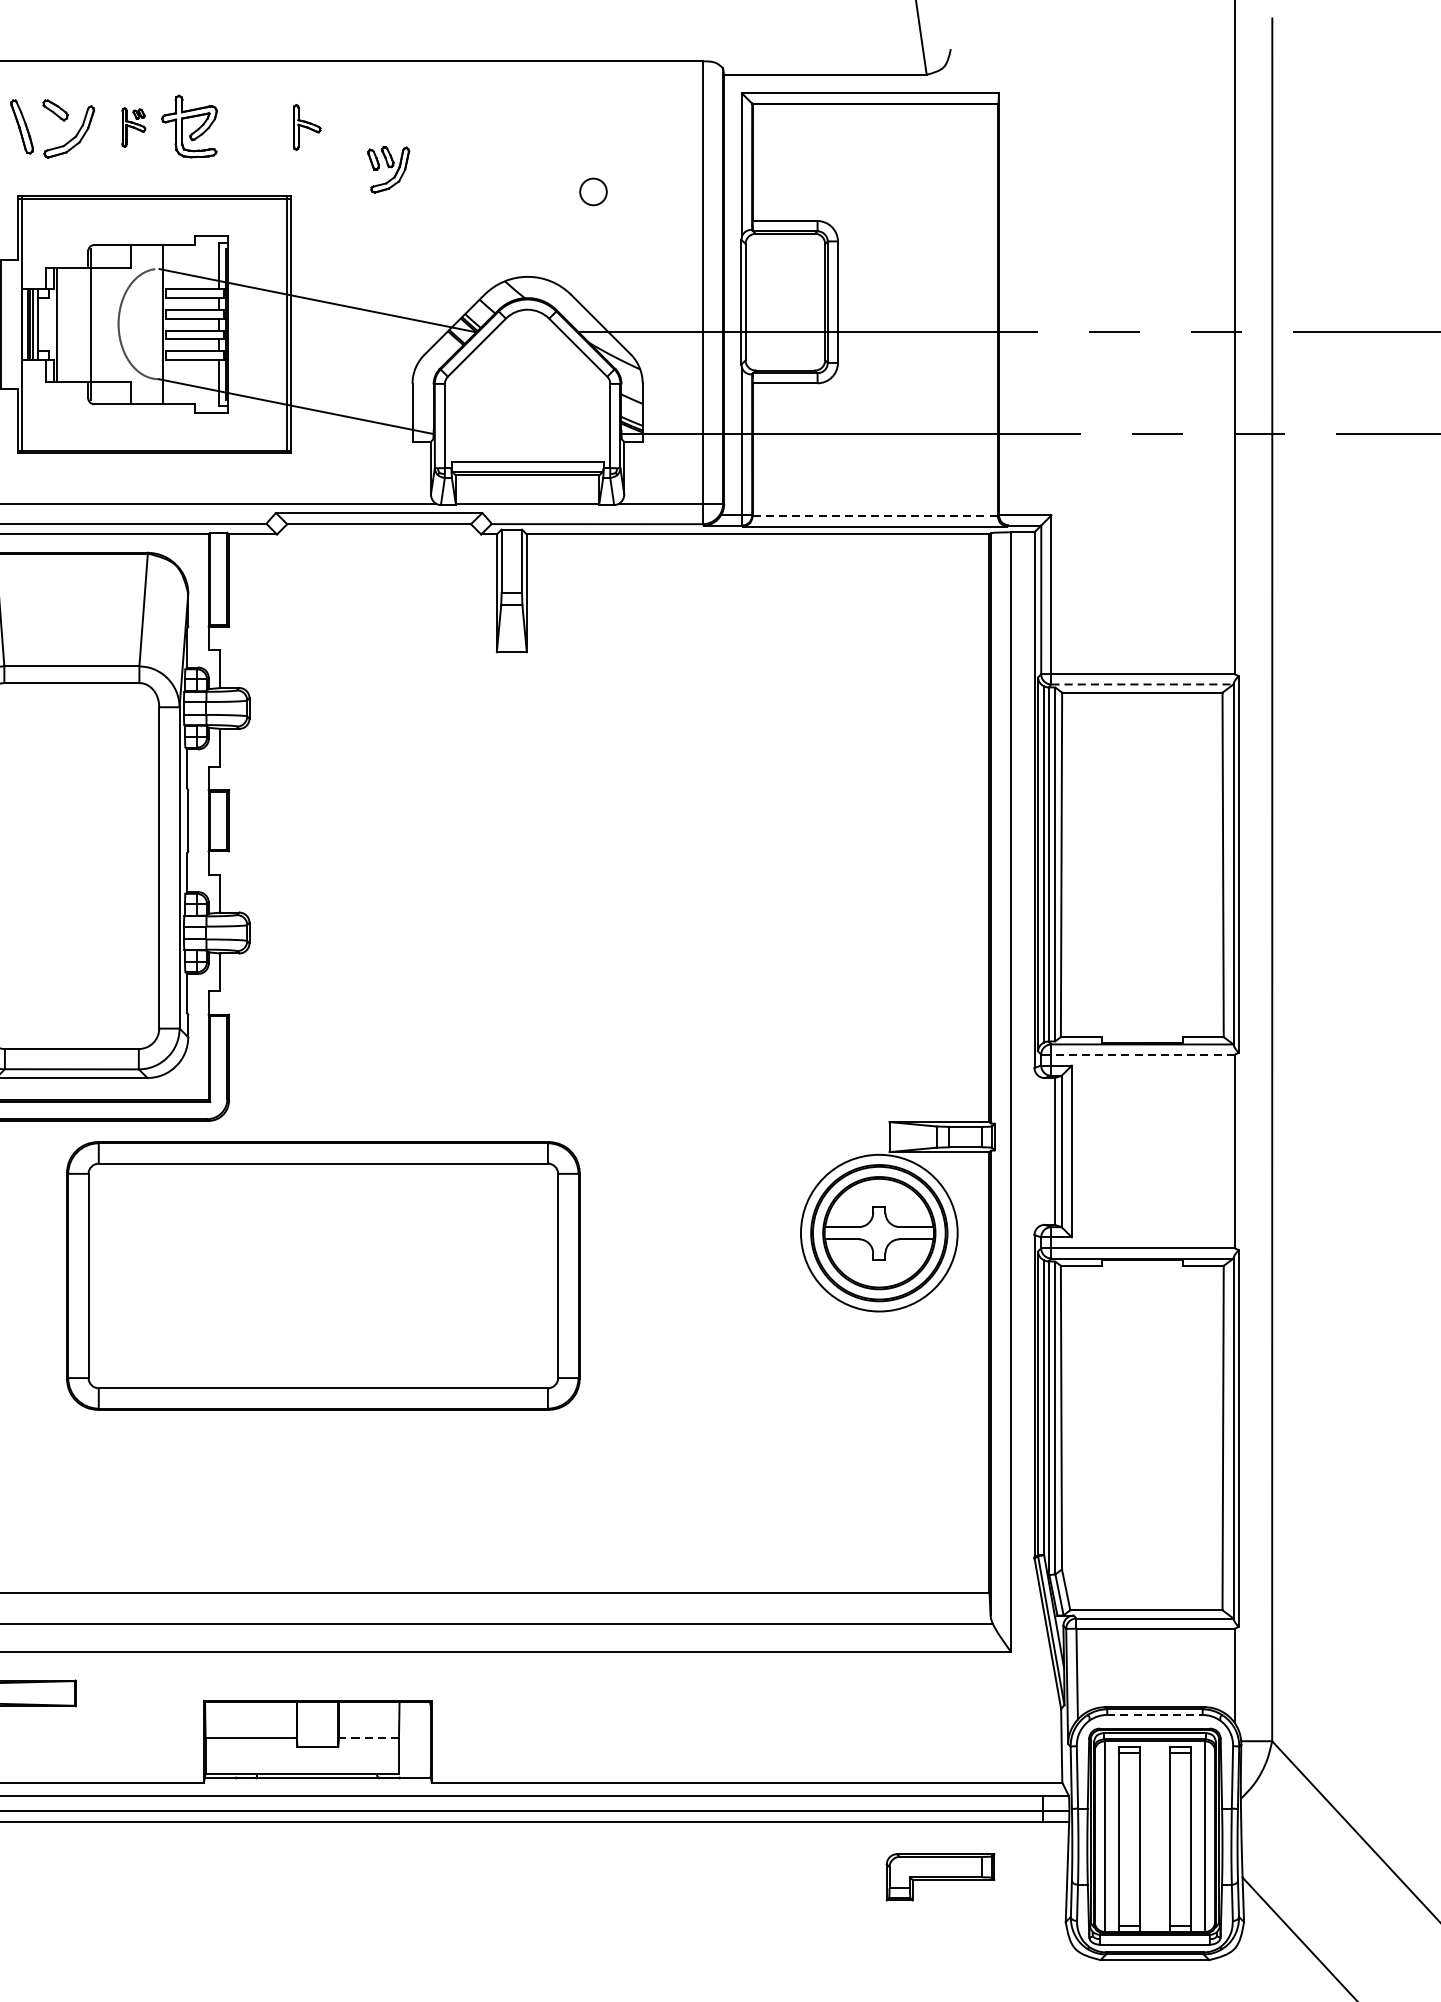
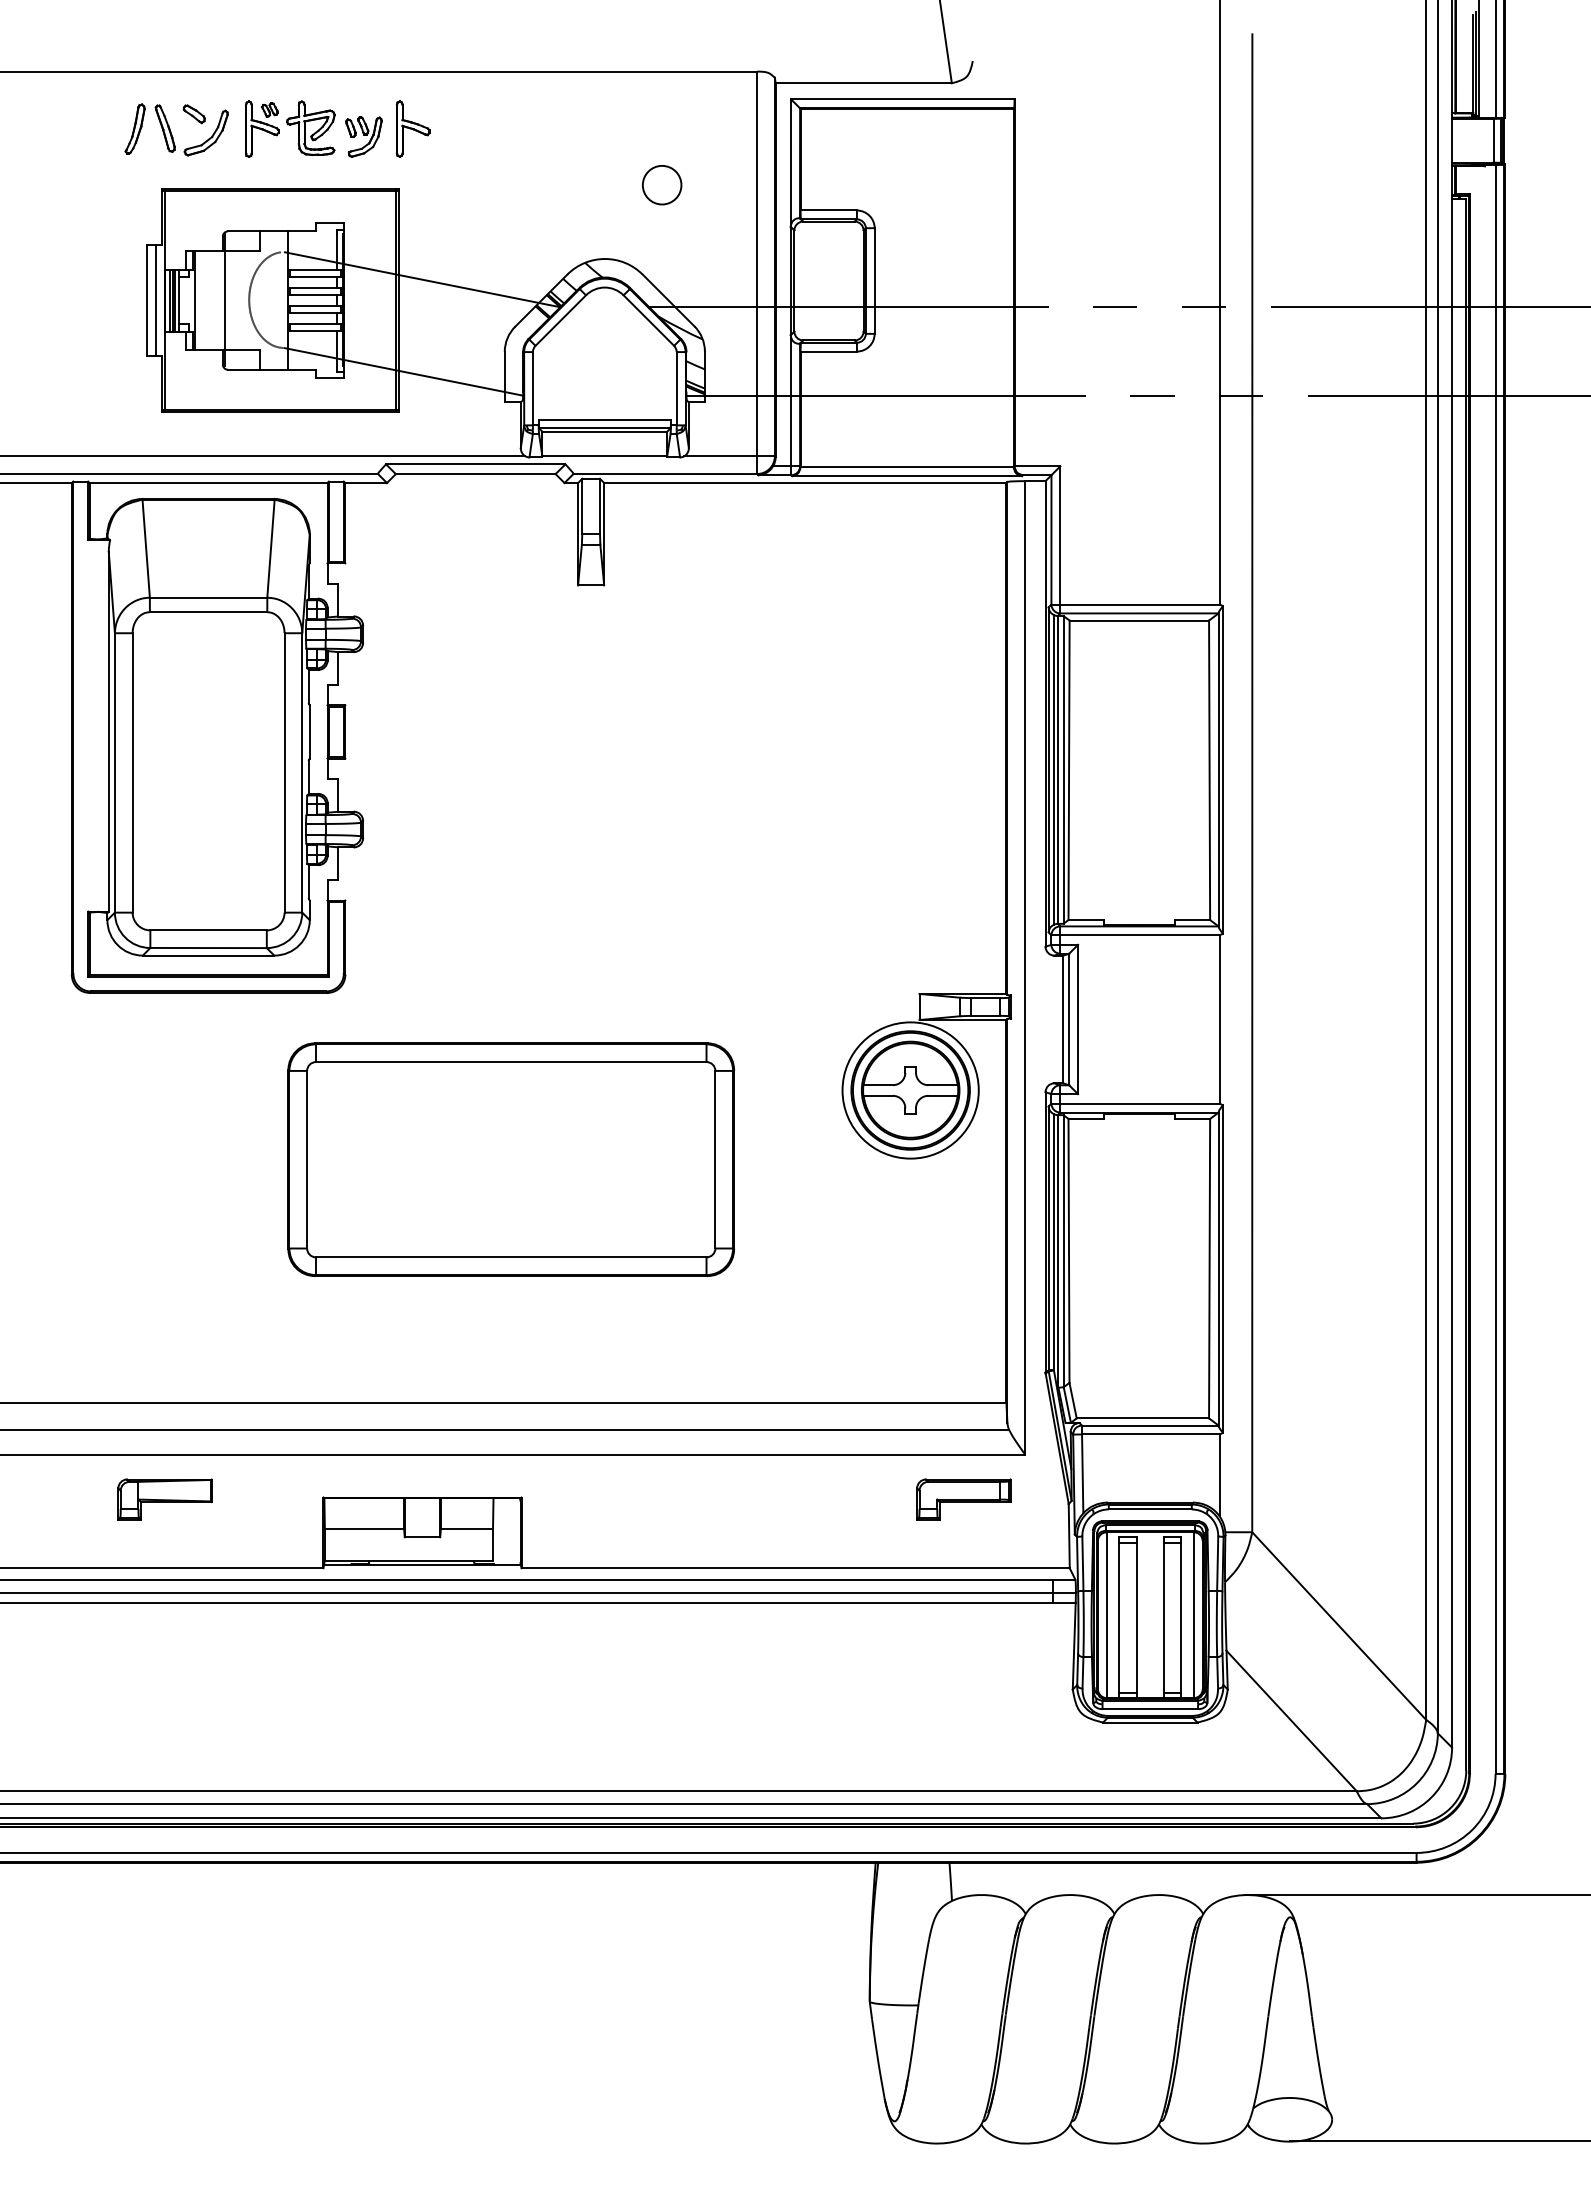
part: (133, 126) -> (262, 128), size x1.67
part: (306, 126) -> (412, 128), size x1.43
part: (388, 169) -> (363, 136), moved
circle: (592, 191) -> (661, 184), size x1.67
line: (11, 324) -> (156, 300), added
line: (875, 516) -> (907, 467), dashed -> solid
line: (1142, 684) -> (1139, 613), dashed -> solid
line: (1142, 1054) -> (1139, 935), dashed -> solid
part: (323, 1275) -> (511, 1159), moved
line: (1155, 1715) -> (1150, 1509), dashed -> solid
line: (368, 1738) -> (466, 1529), dashed -> solid
part: (940, 1877) -> (963, 1499), moved

